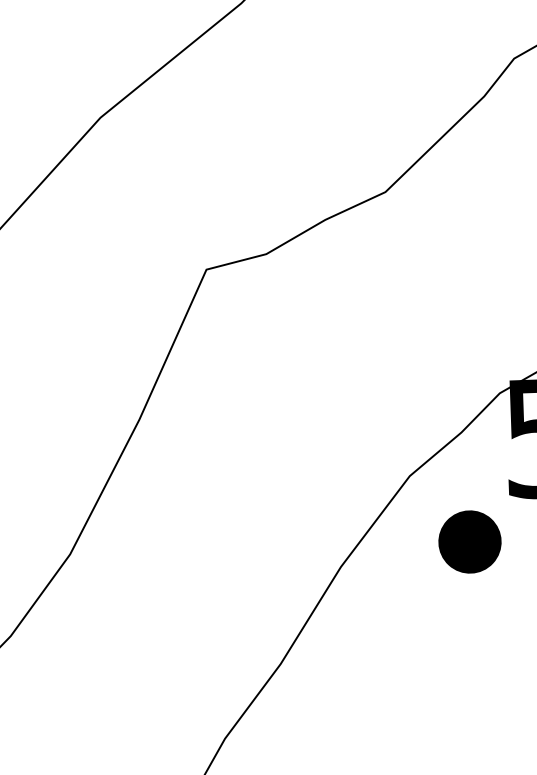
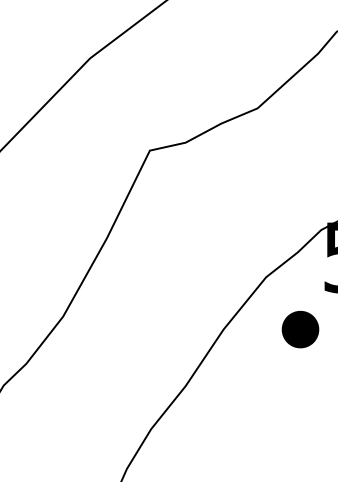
part: (469, 541) -> (300, 329), moved

